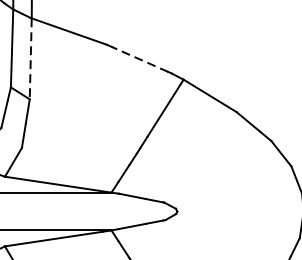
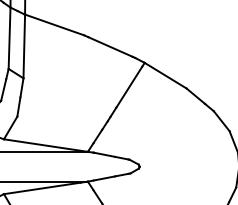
line: (31, 58) -> (24, 46), dashed -> solid
line: (138, 58) -> (109, 46), dashed -> solid

